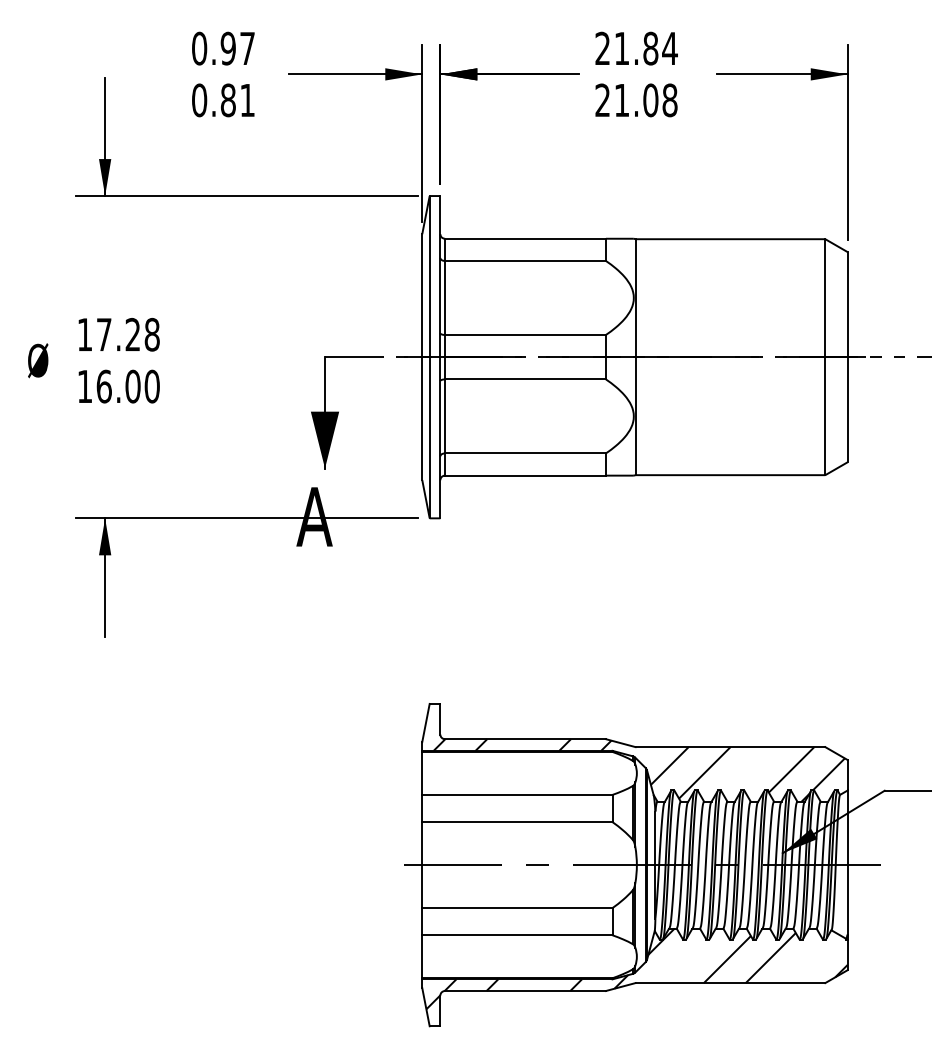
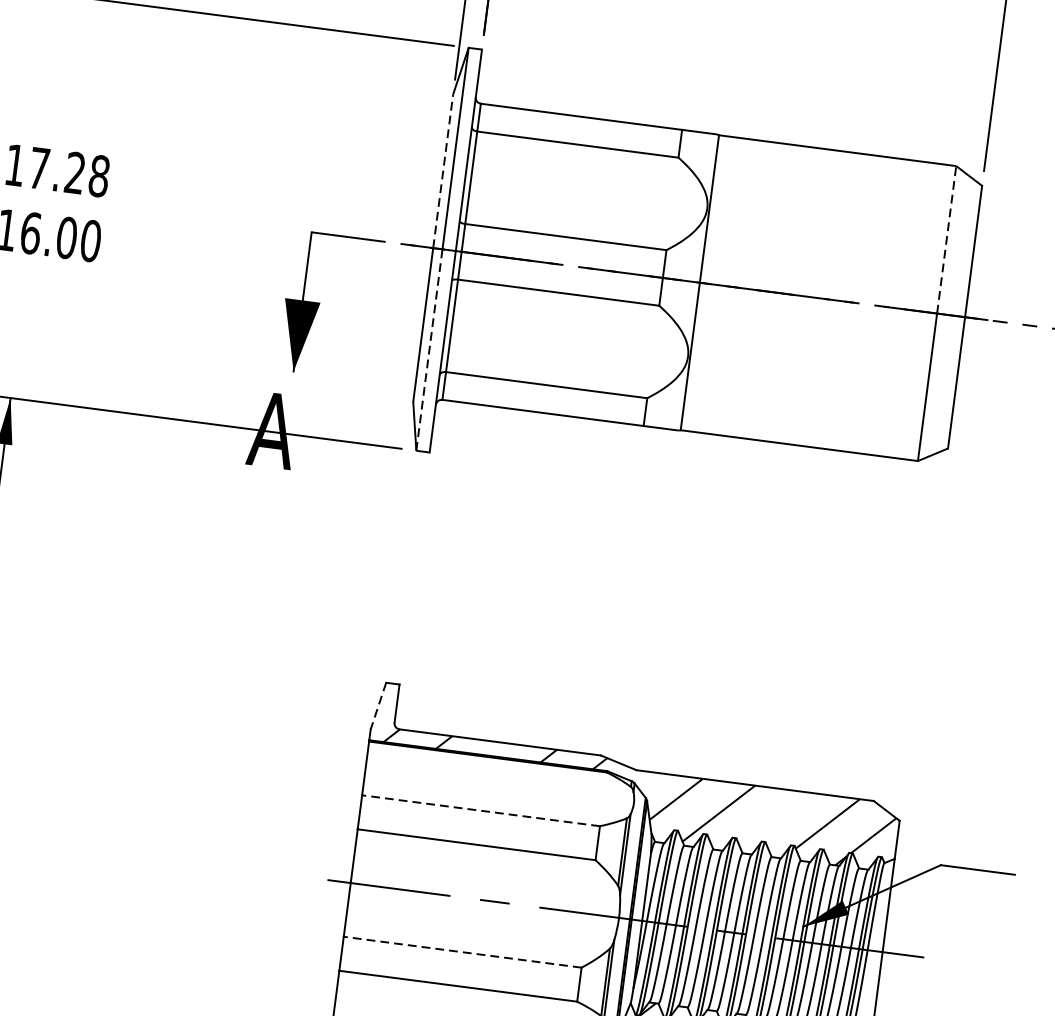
line: (422, 295) -> (443, 171), solid -> dashed
line: (825, 298) -> (946, 240), solid -> dashed
line: (429, 437) -> (429, 349), solid -> dashed
line: (425, 723) -> (377, 706), solid -> dashed
line: (516, 794) -> (480, 810), solid -> dashed
line: (516, 908) -> (461, 952), solid -> dashed

